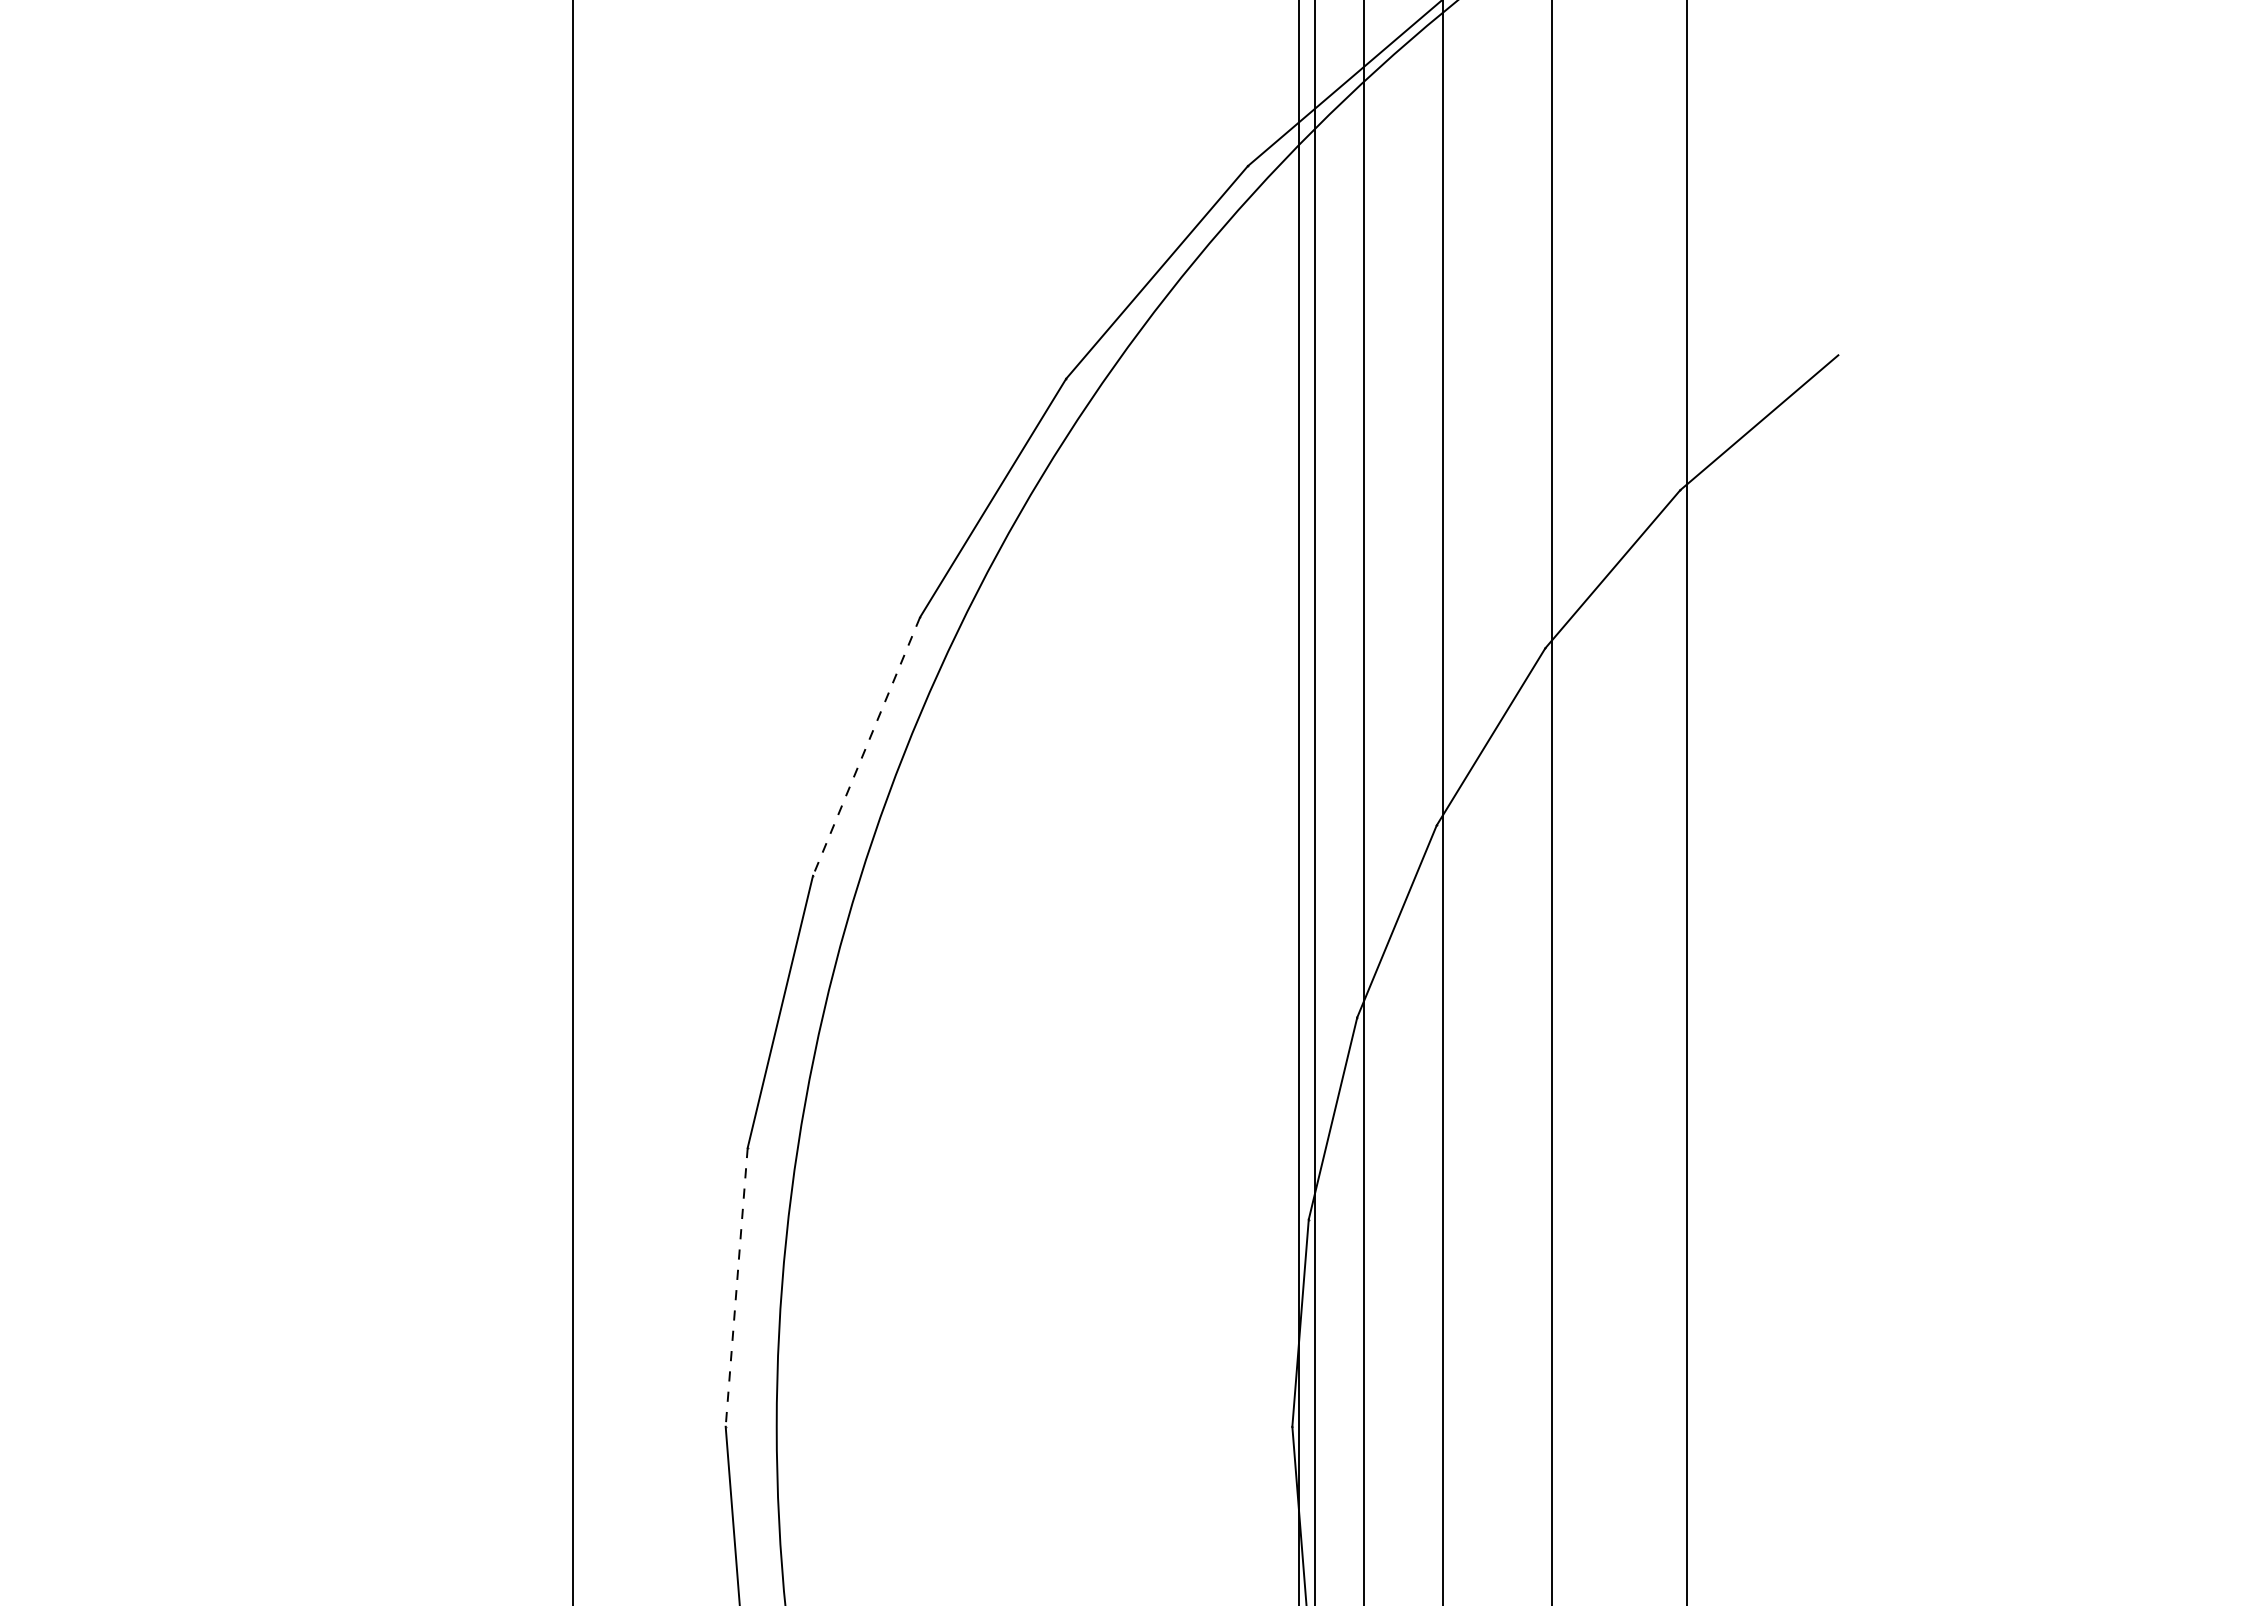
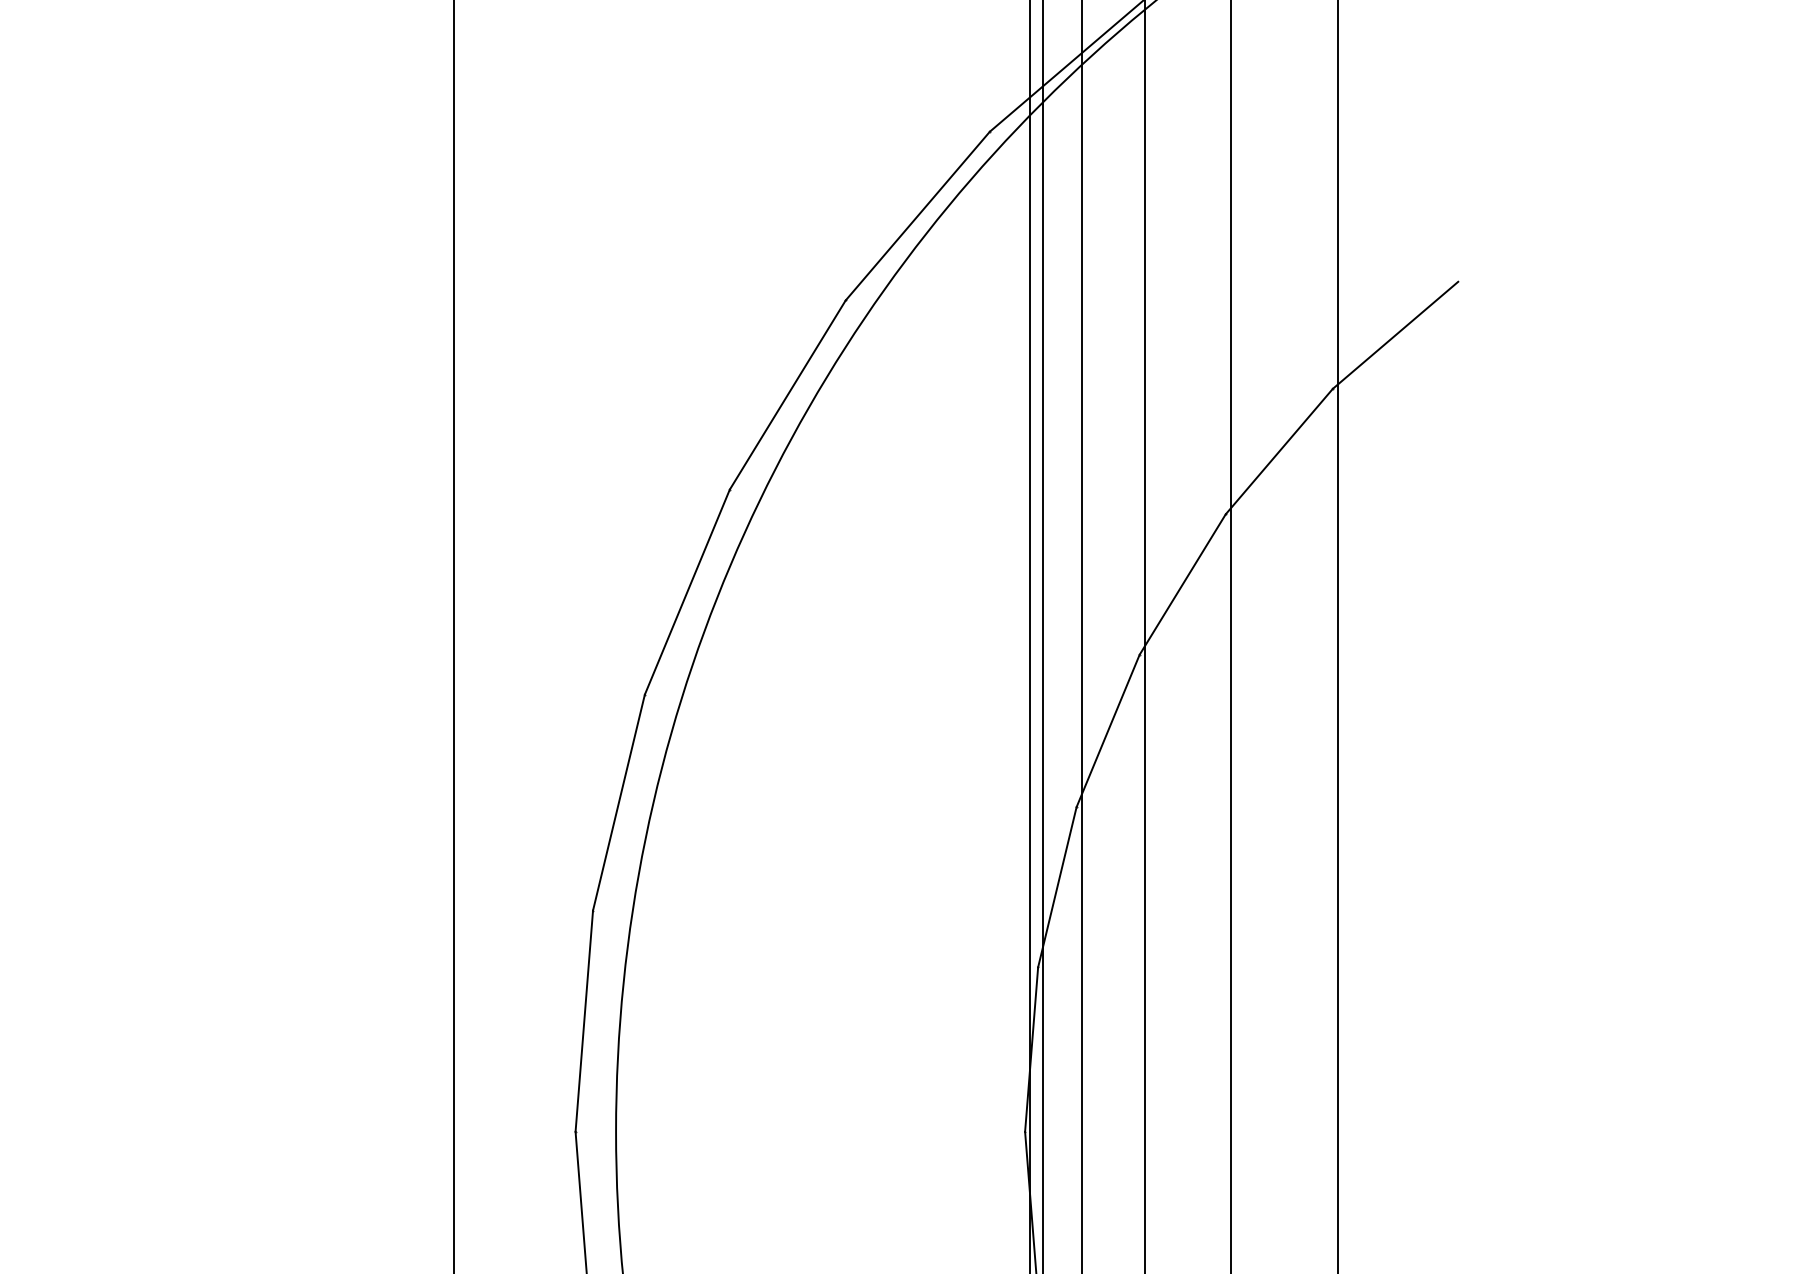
line: (866, 746) -> (687, 592), dashed -> solid
line: (736, 1287) -> (584, 1021), dashed -> solid

